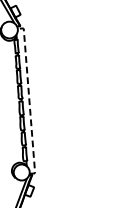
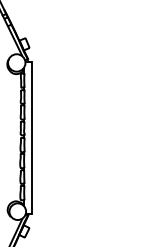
line: (29, 100) -> (31, 137), dashed -> solid

